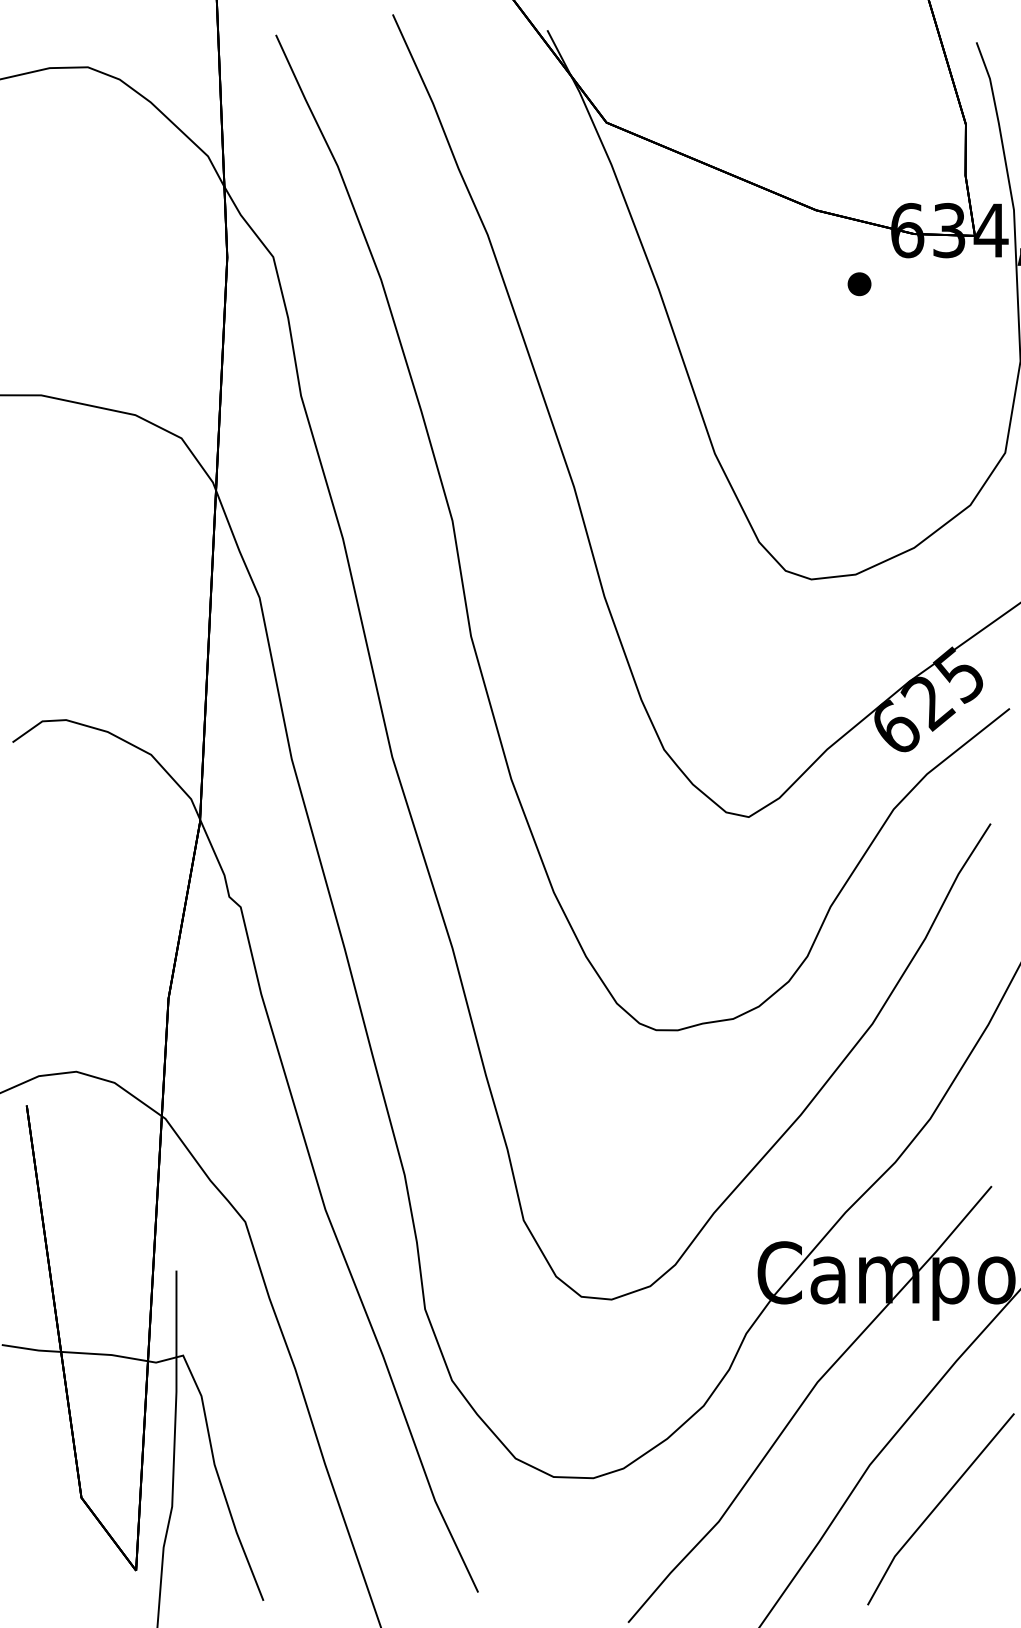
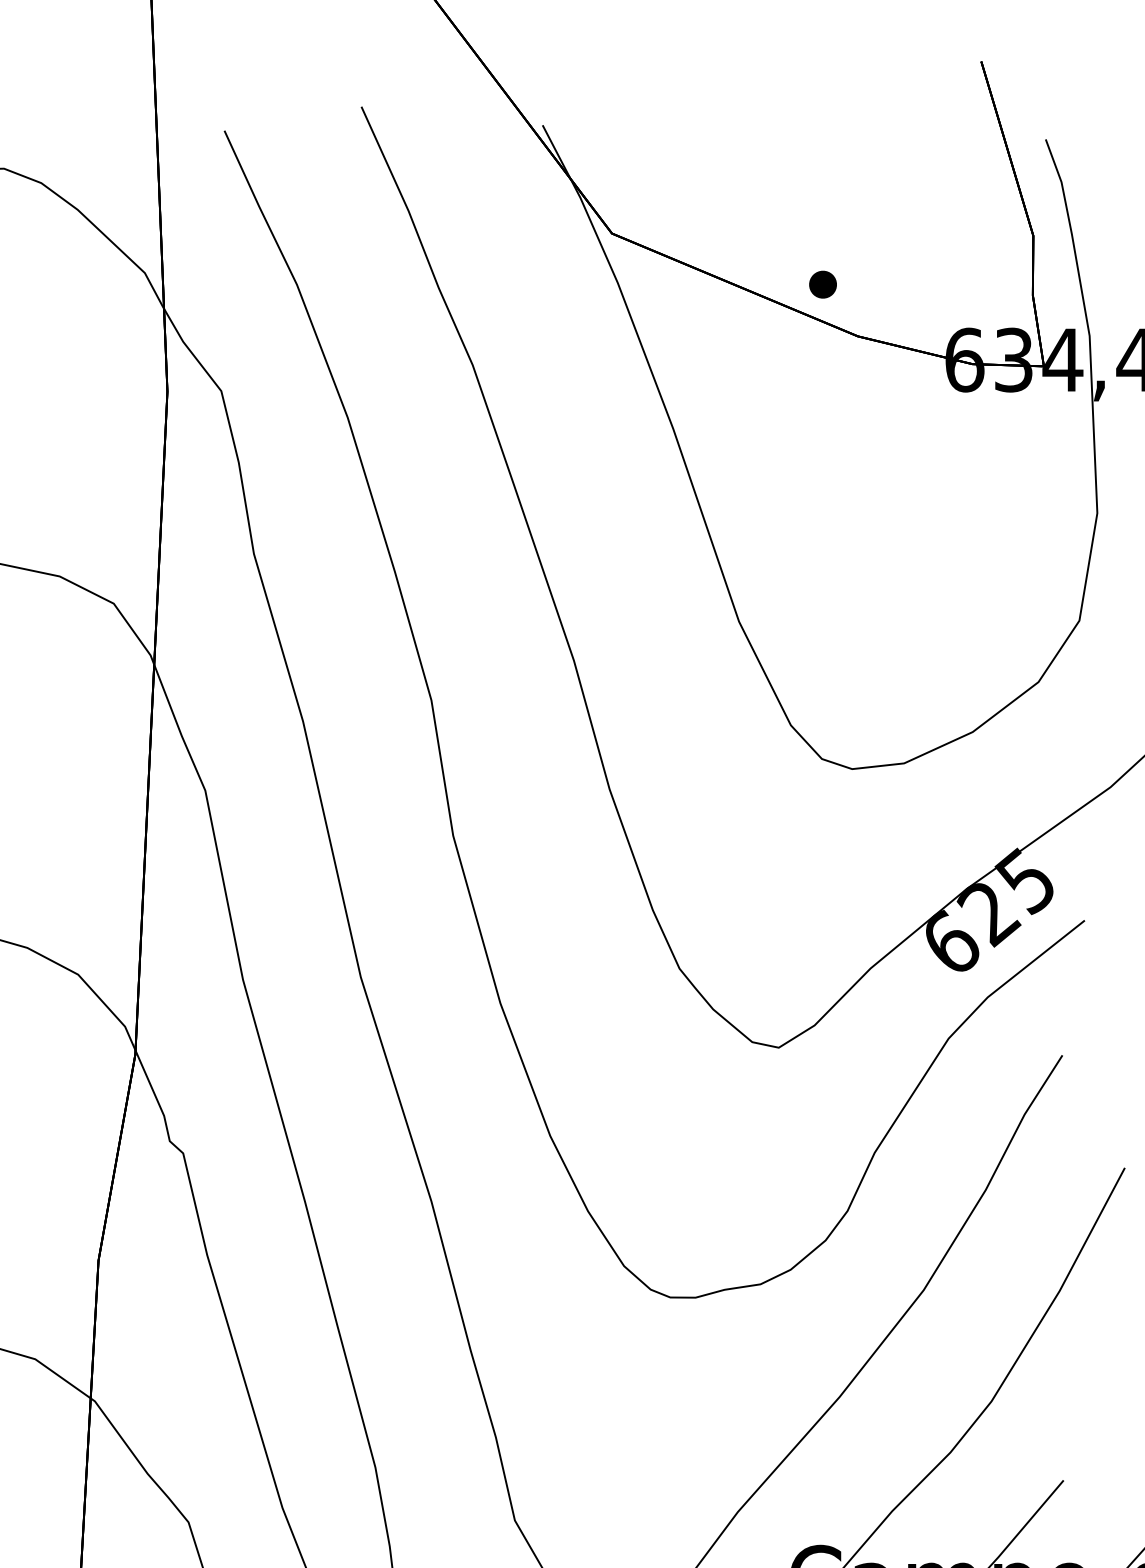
part: (859, 284) -> (822, 284), moved

